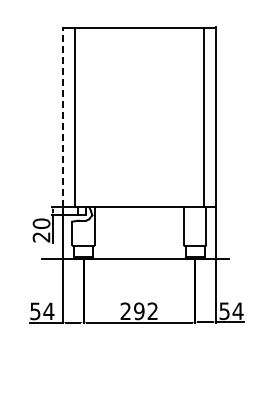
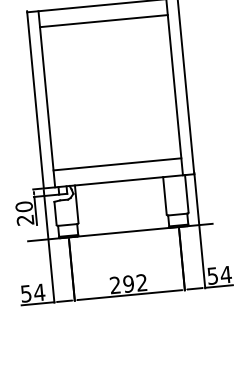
line: (139, 44) -> (104, 20), added
line: (63, 117) -> (35, 100), dashed -> solid
line: (139, 189) -> (117, 163), added

